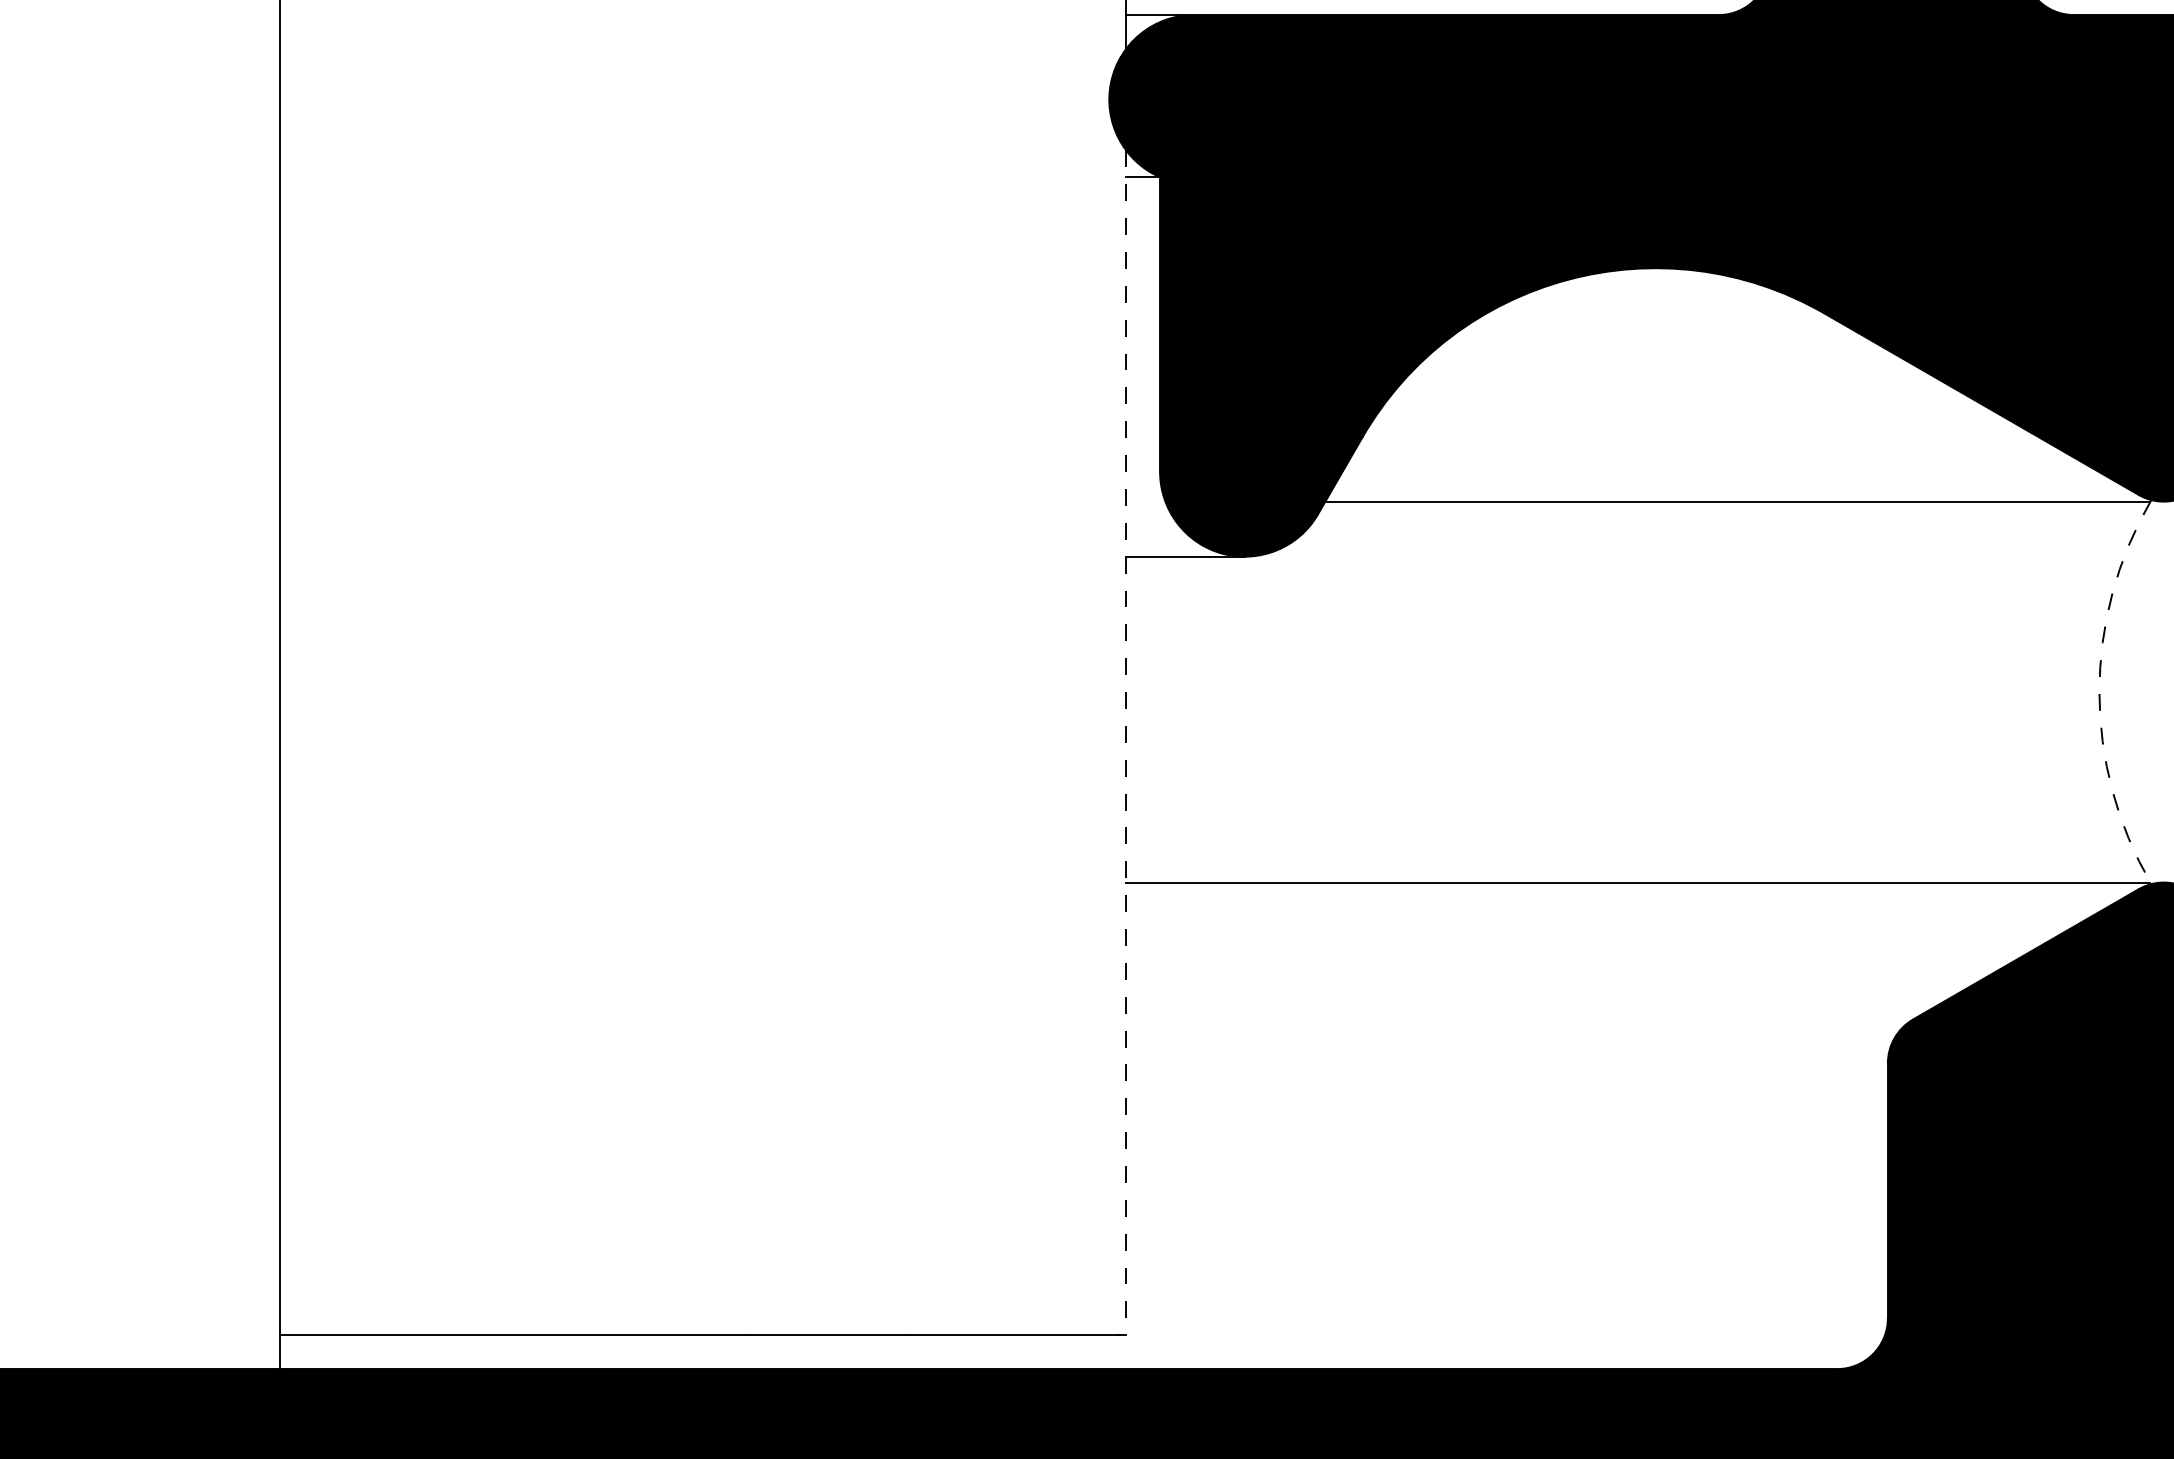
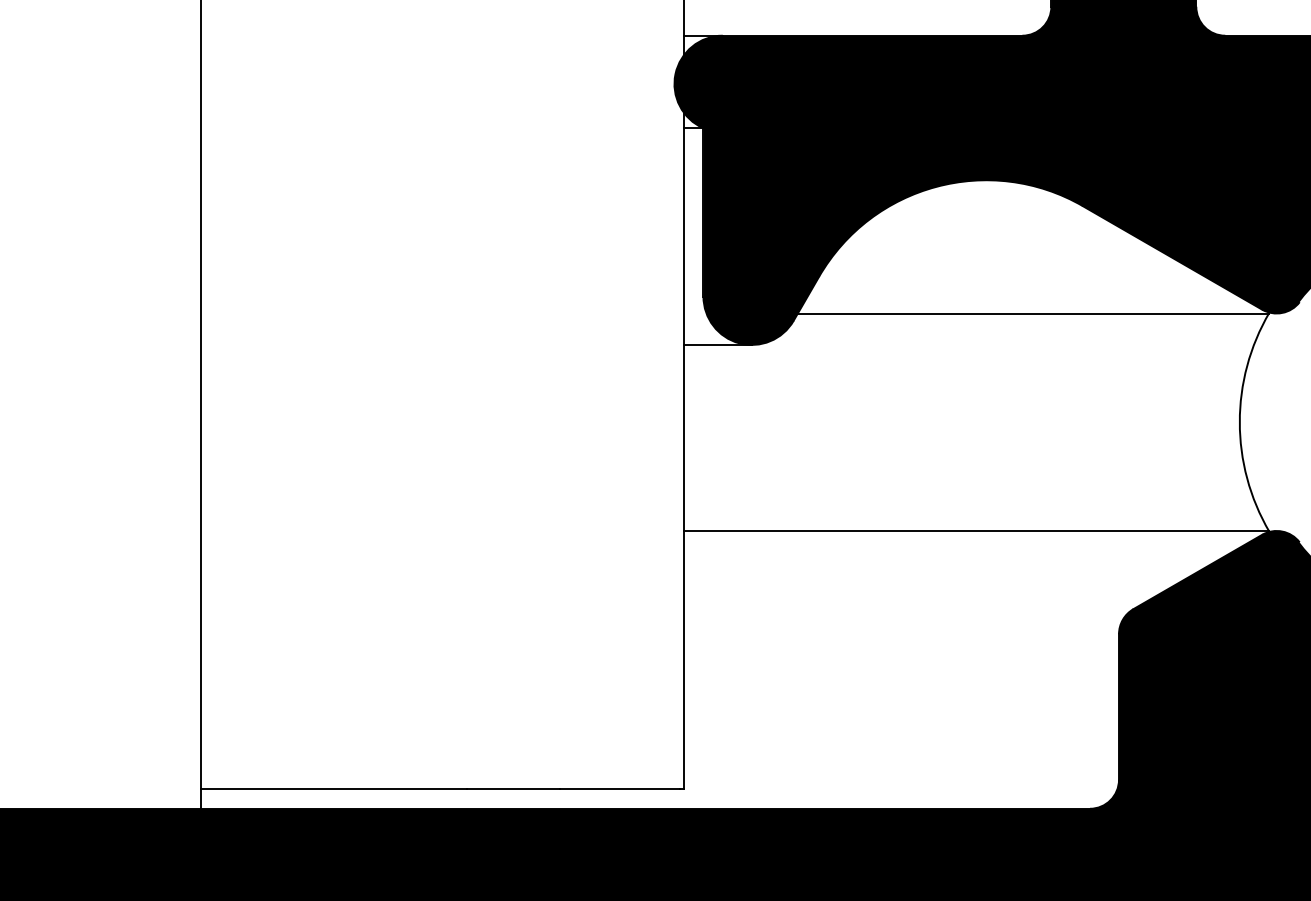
arc: (2098, 692) -> (1239, 422), dashed -> solid
line: (1126, 743) -> (684, 451), dashed -> solid

